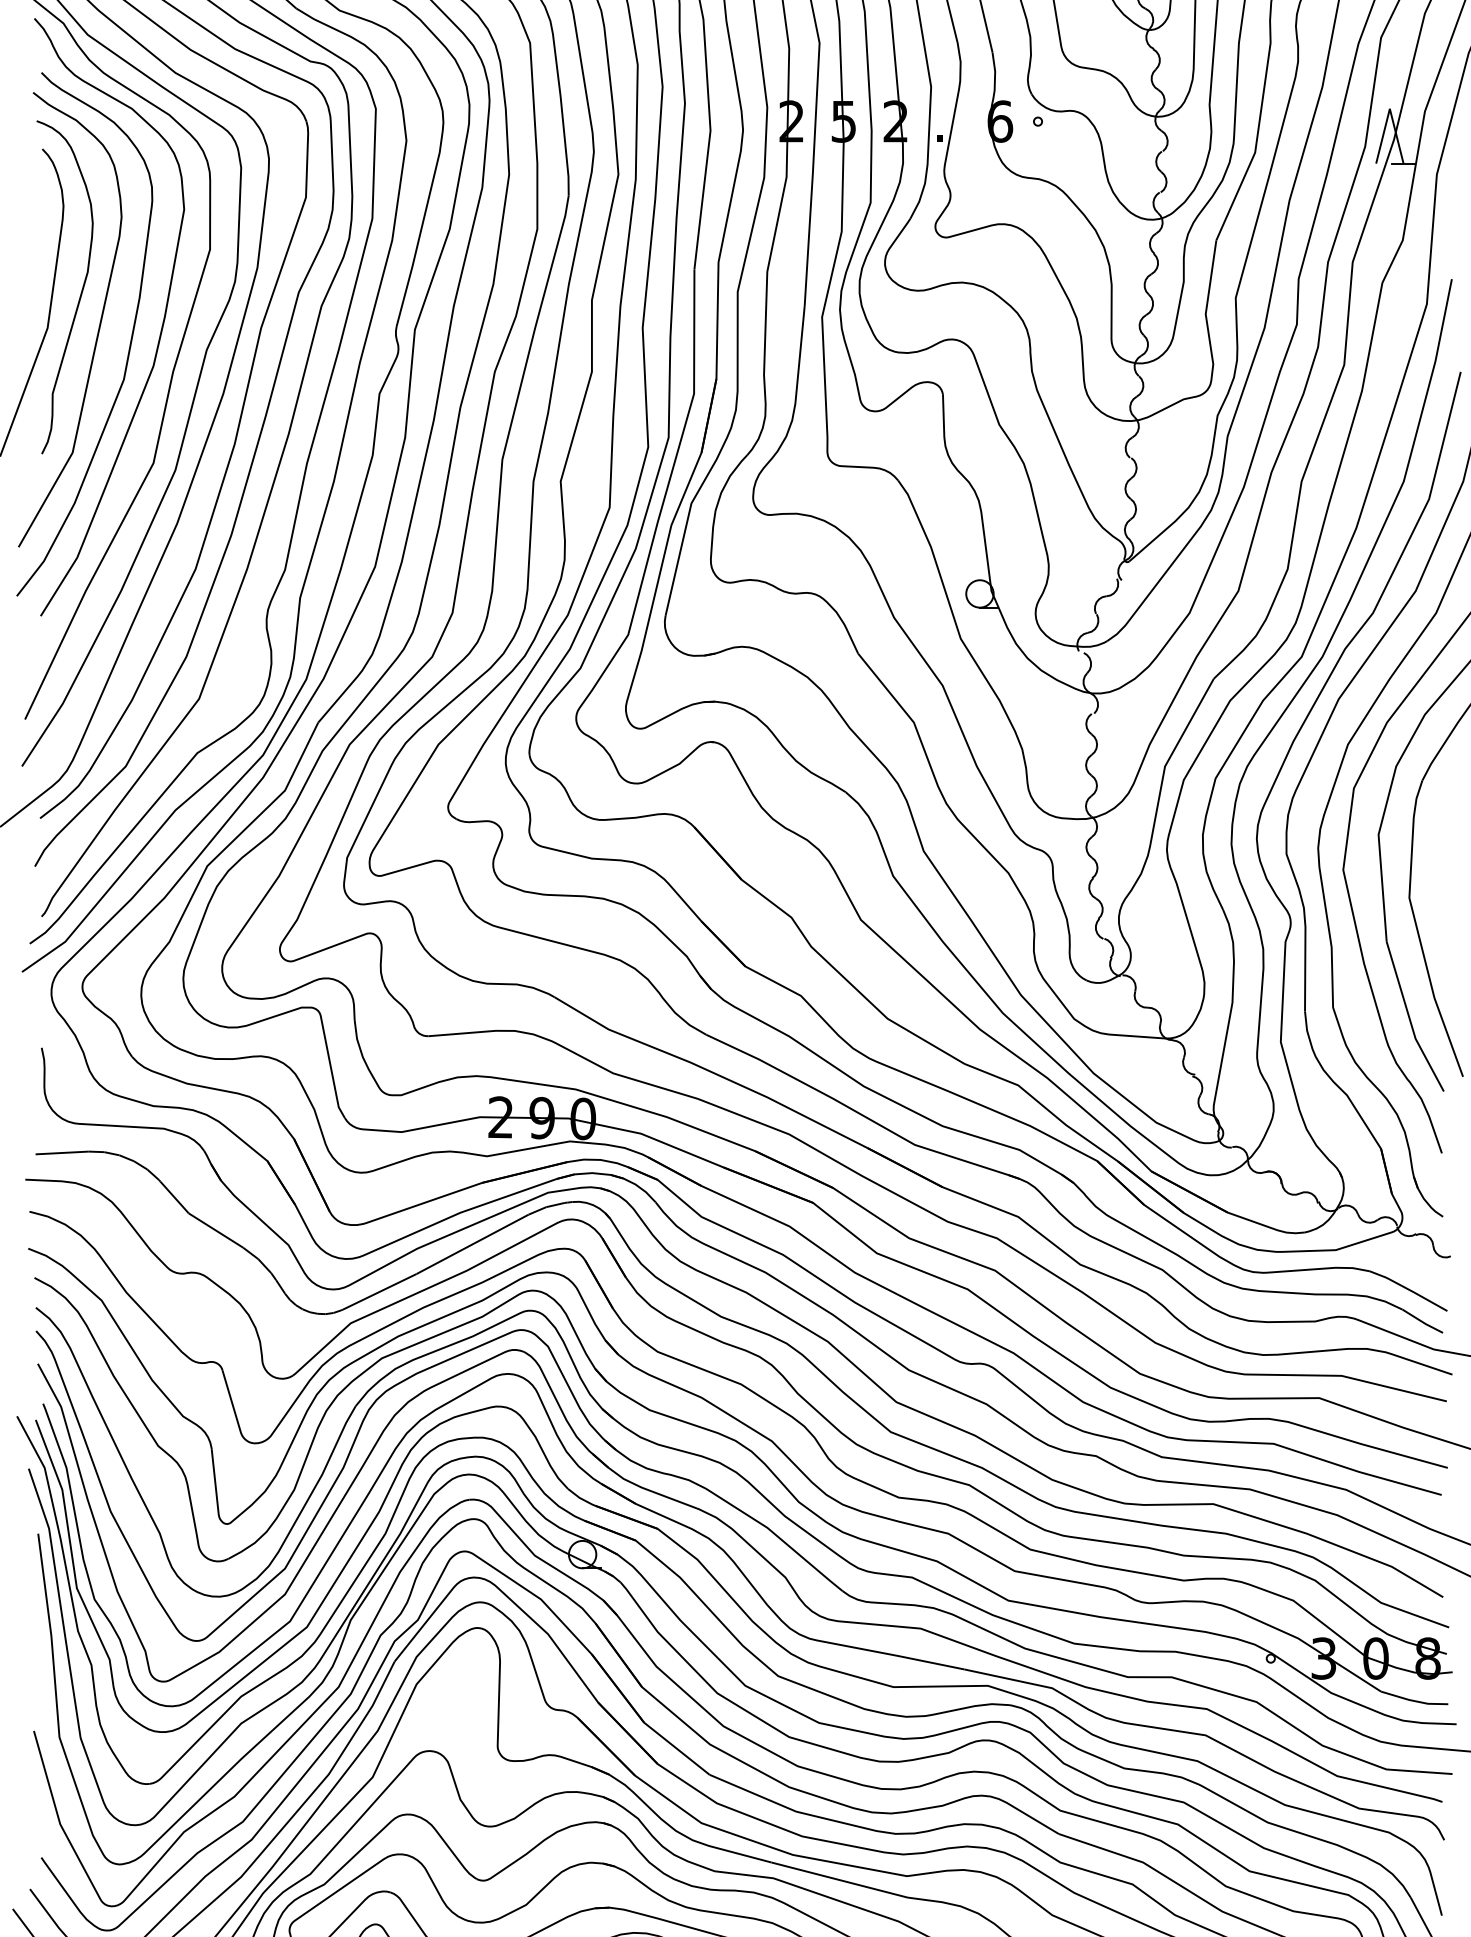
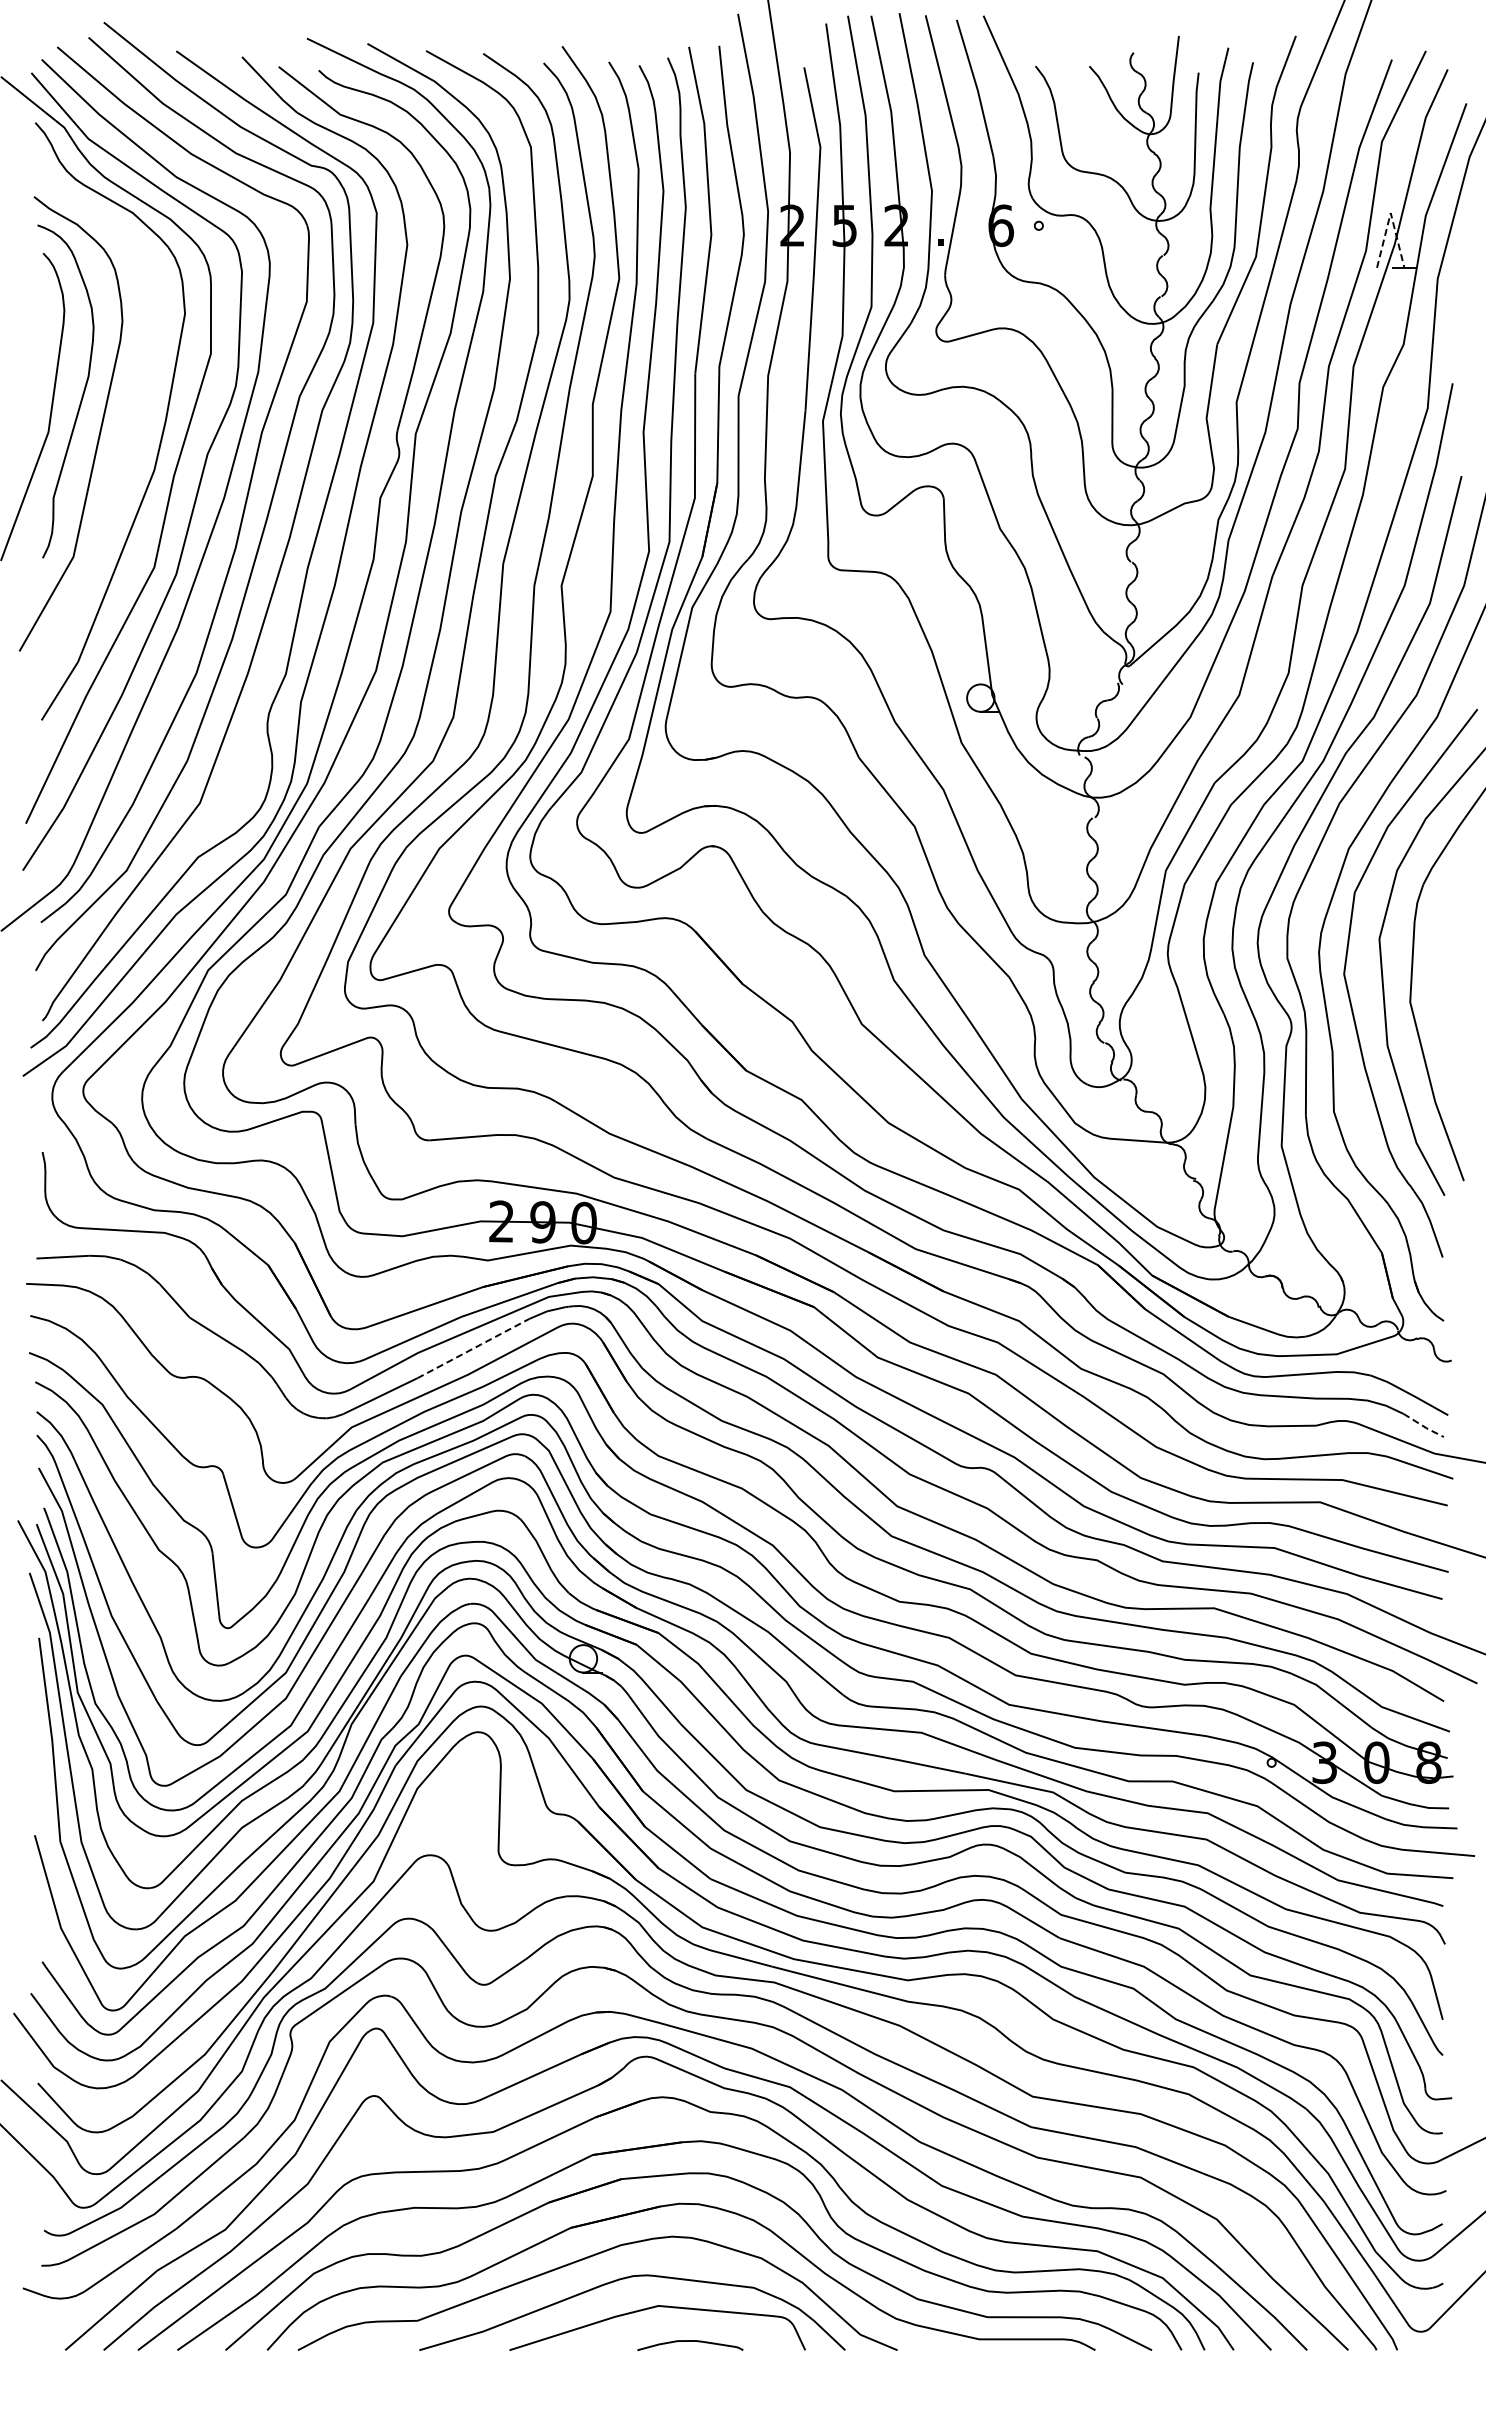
line: (1389, 109) -> (1390, 213), solid -> dashed
curve: (129, 343) -> (130, 447), removed
line: (472, 1244) -> (473, 1348), solid -> dashed
line: (1422, 1322) -> (1423, 1426), solid -> dashed

